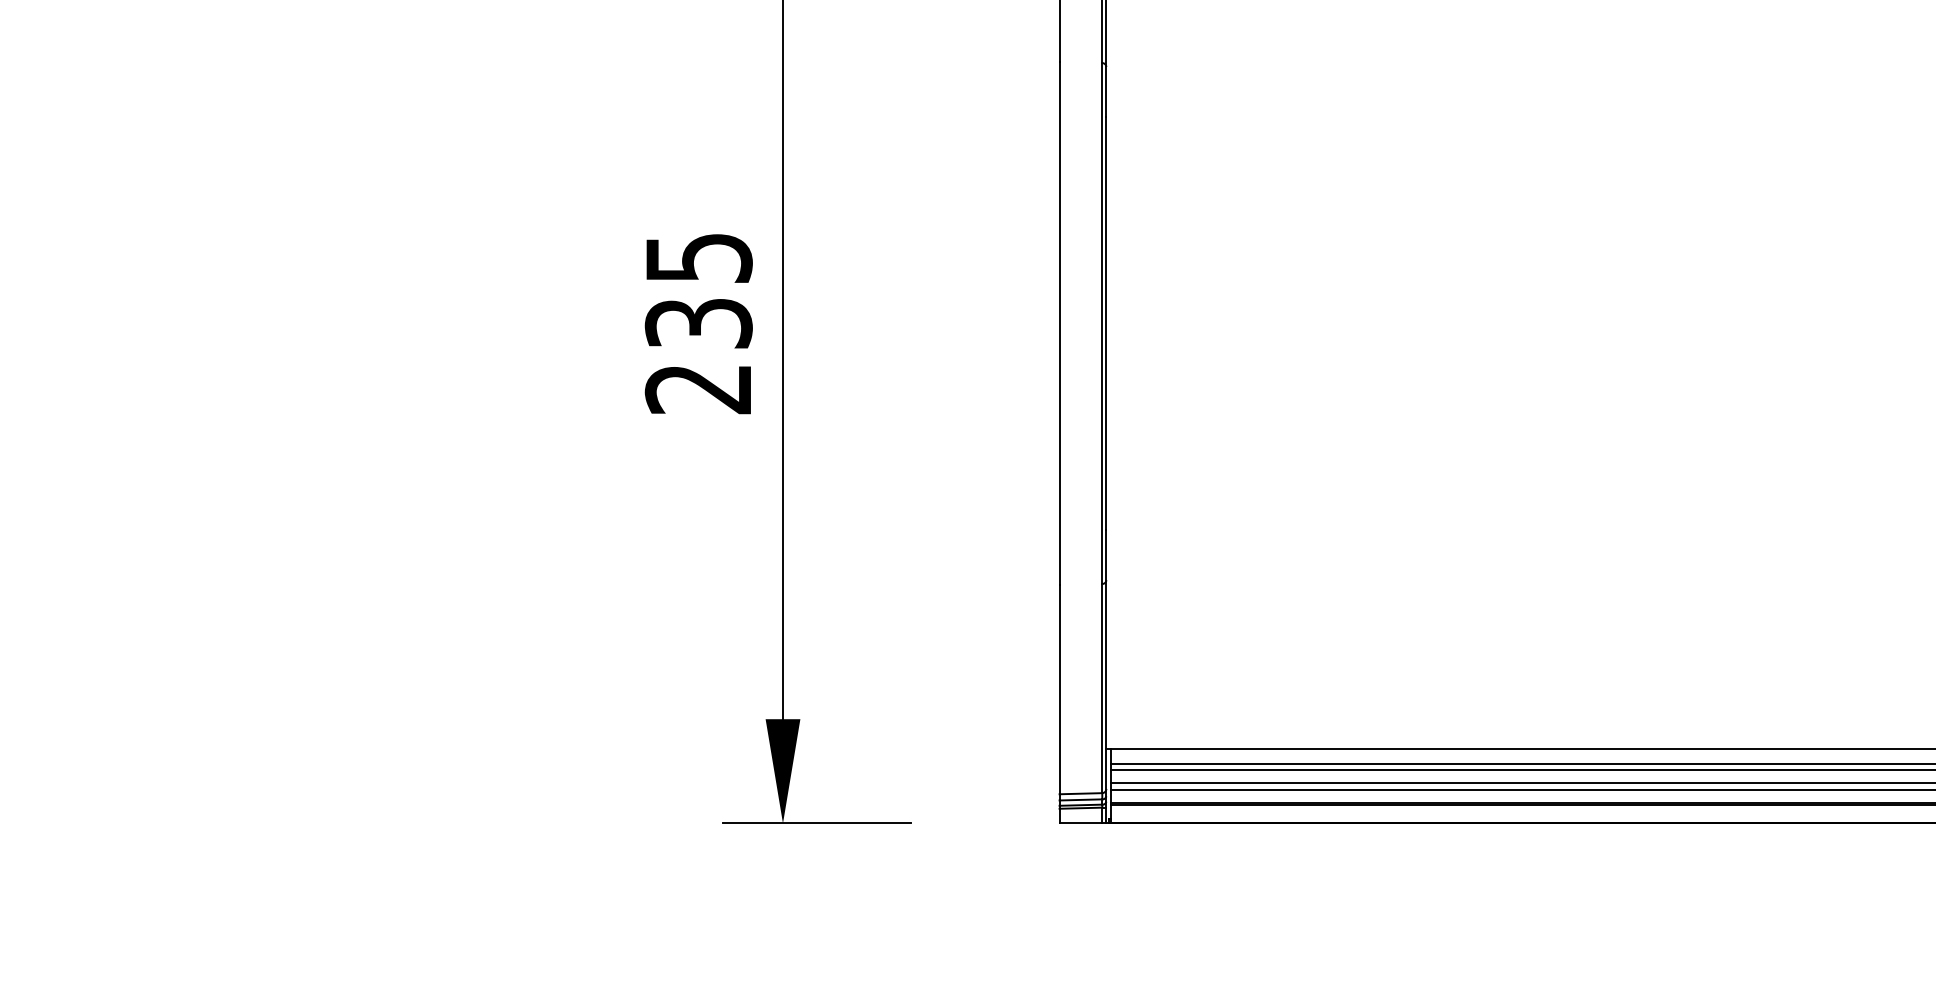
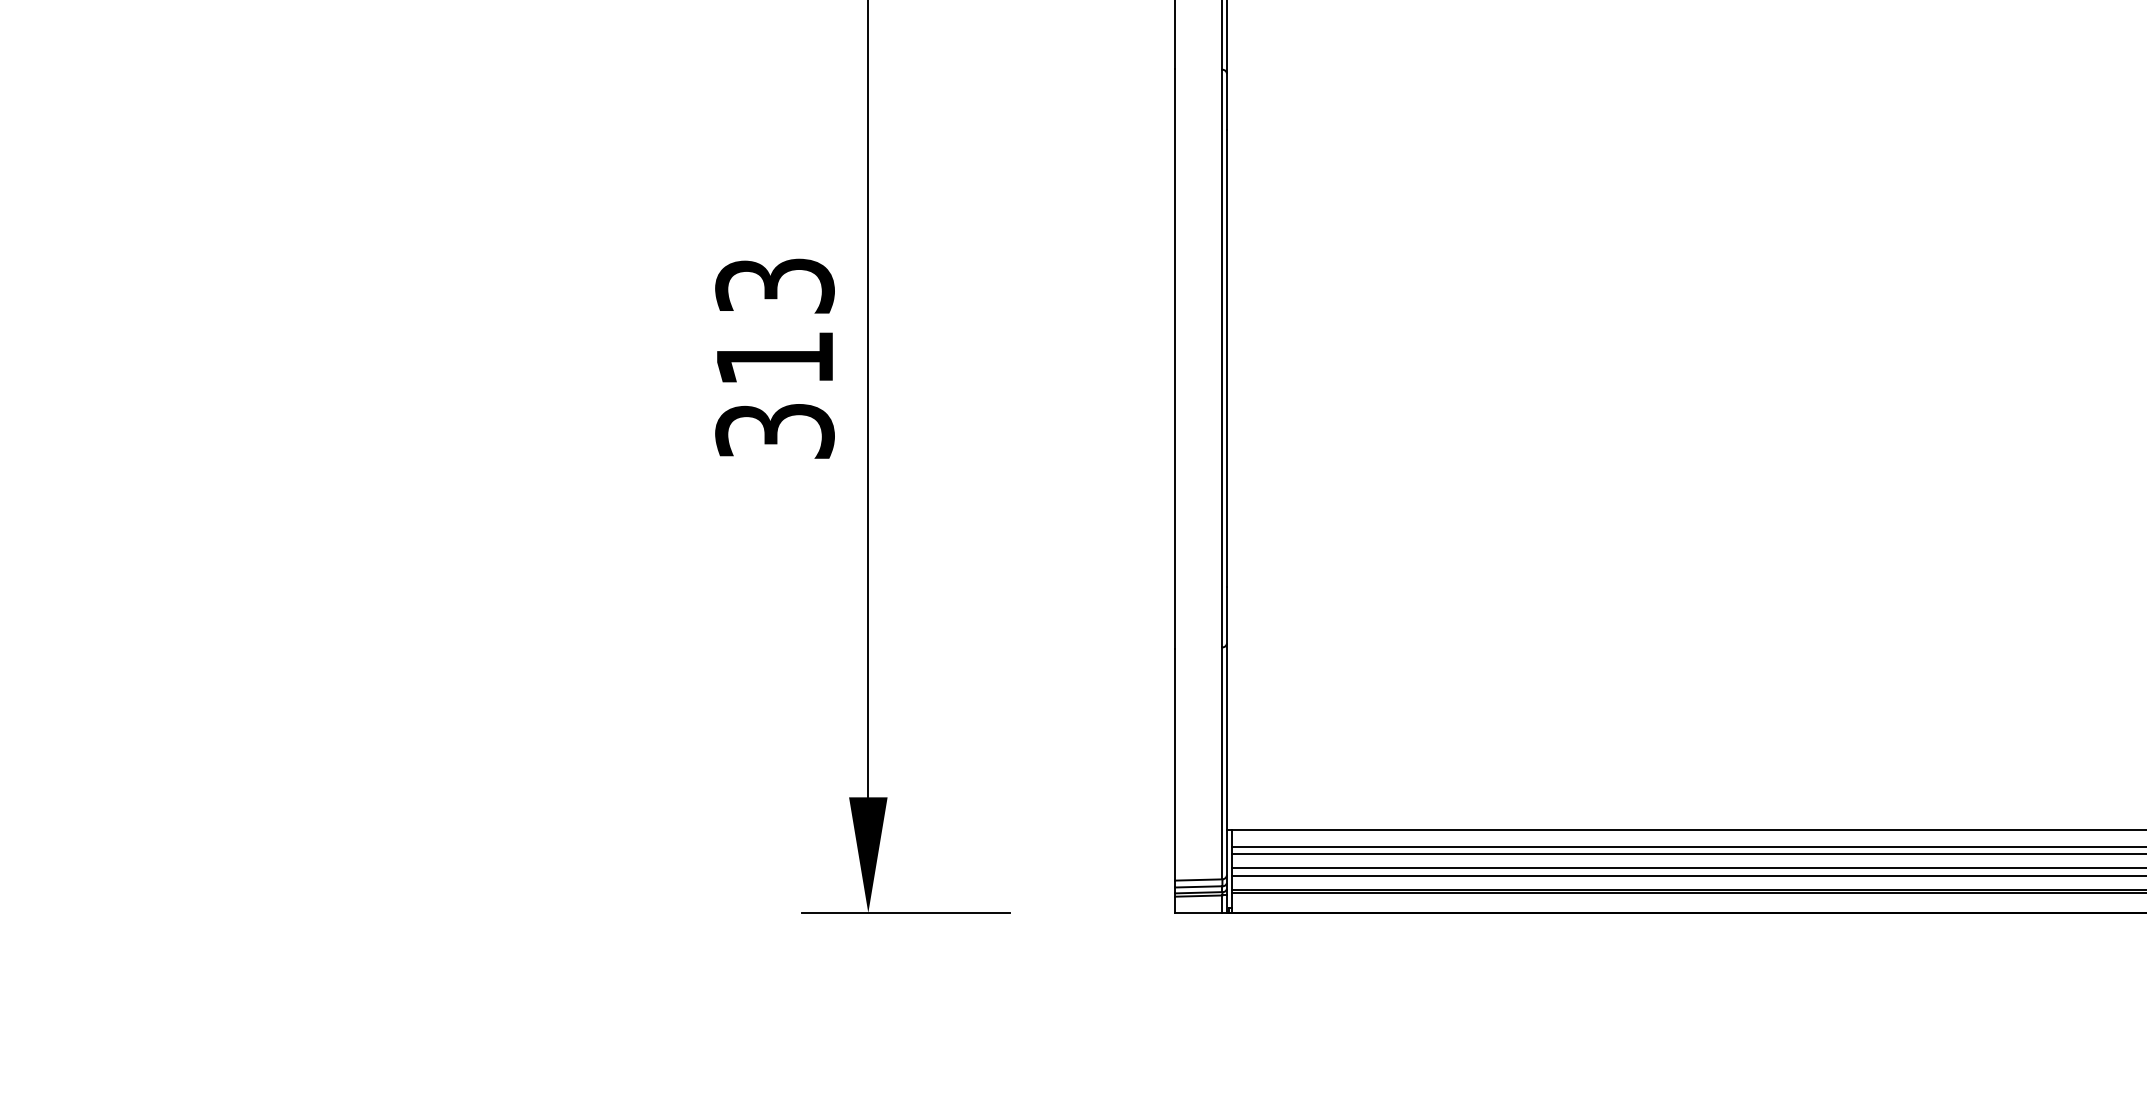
text: (698, 323) -> (774, 358), 235 -> 313

